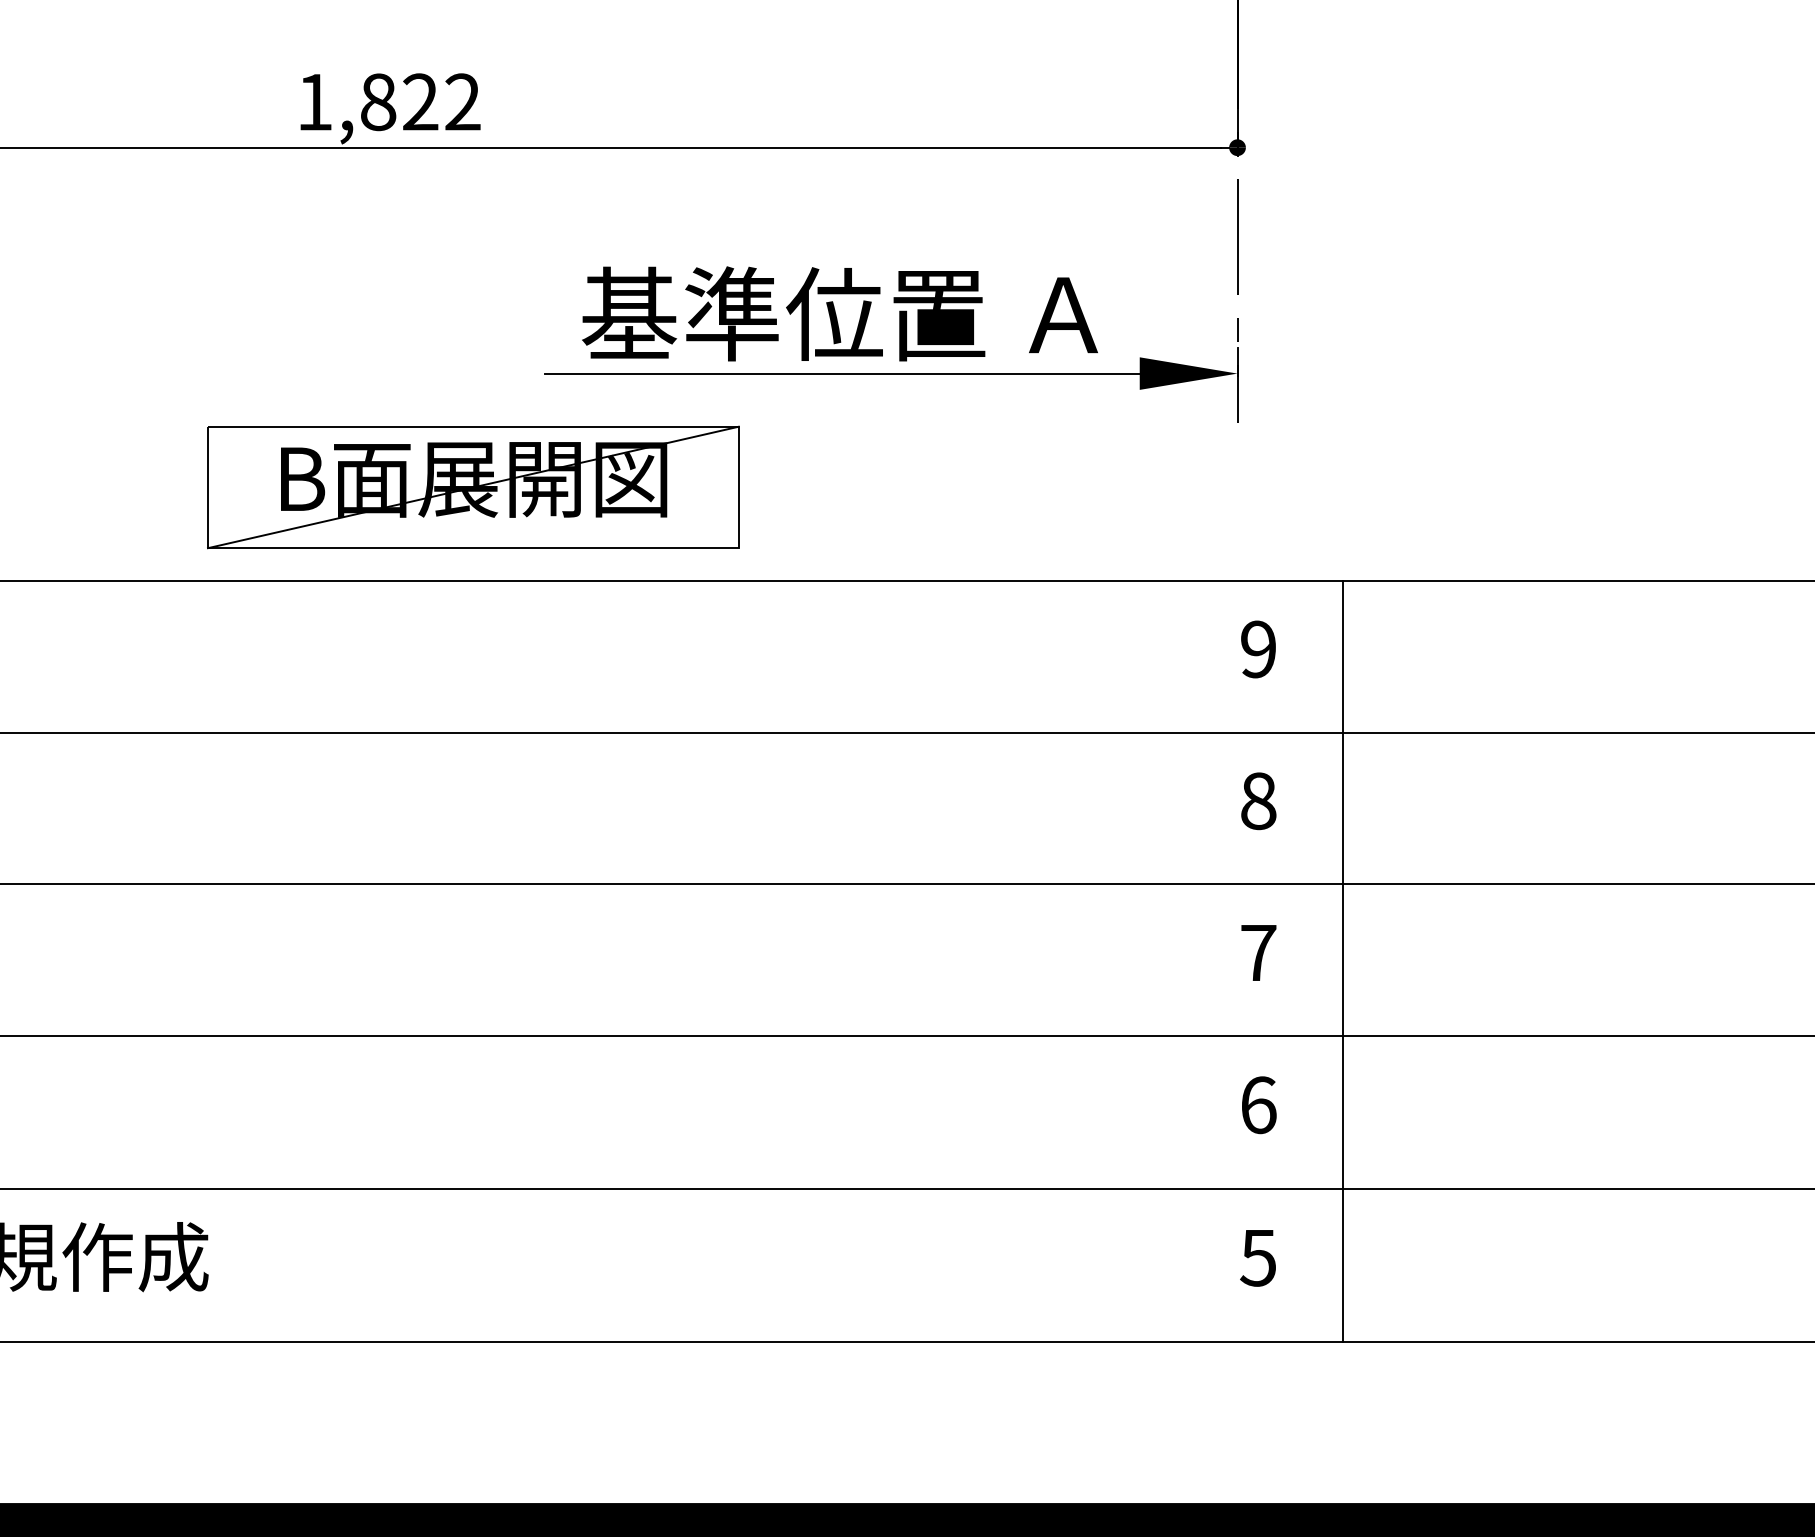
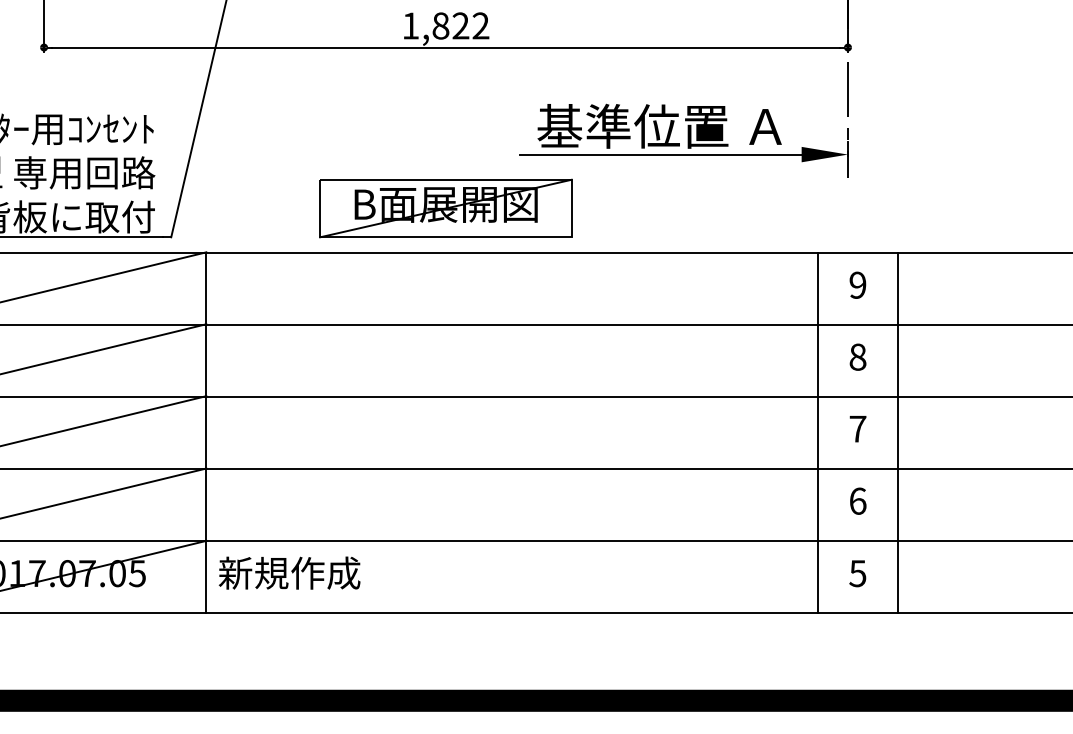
part: (472, 487) -> (445, 208), moved
line: (1175, 960) -> (818, 432), added

